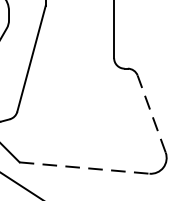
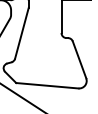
line: (151, 113) -> (79, 59), dashed -> solid
line: (84, 167) -> (47, 85), dashed -> solid

